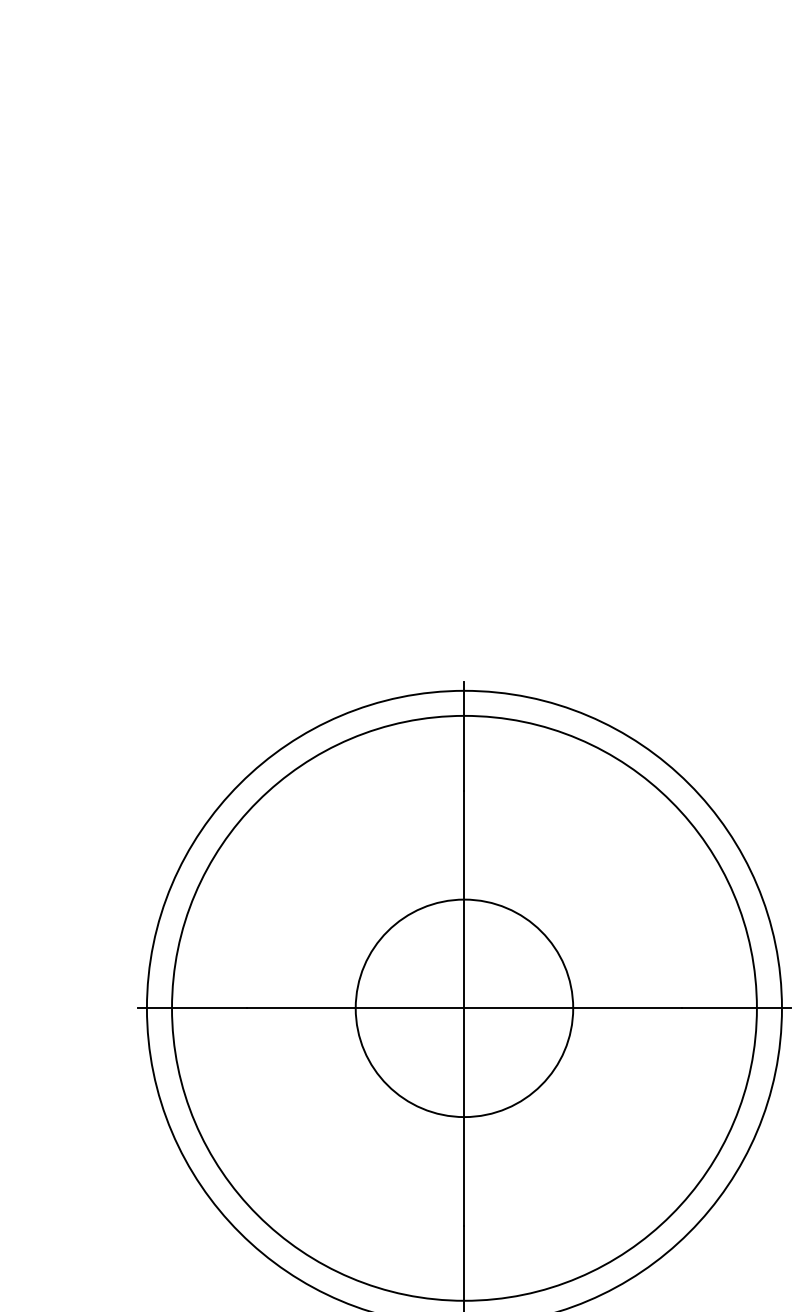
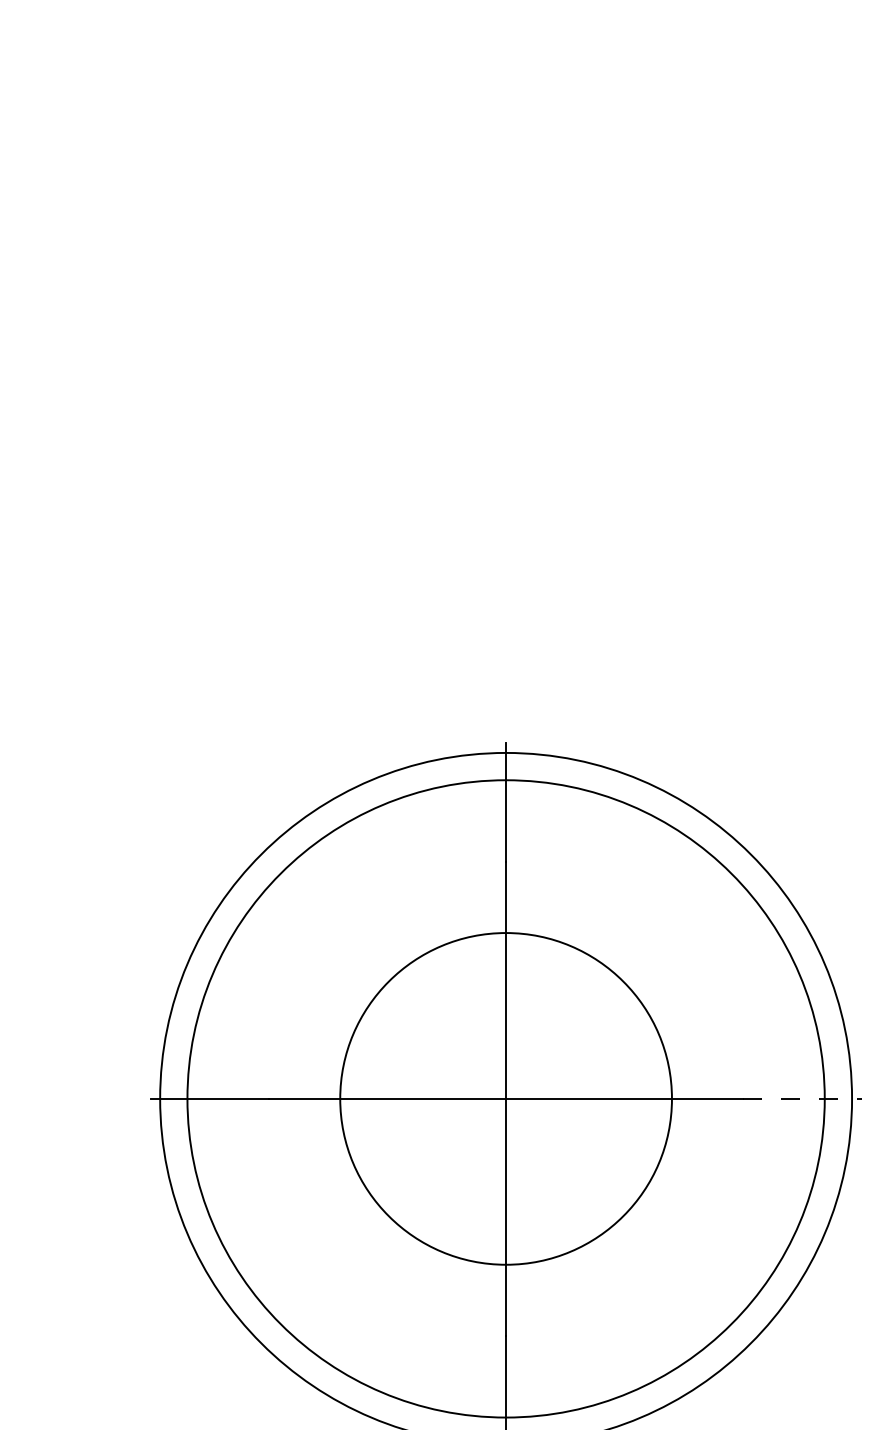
circle: (463, 1007) -> (505, 1098), size x1.4
line: (736, 1007) -> (802, 1098), solid -> dashed

